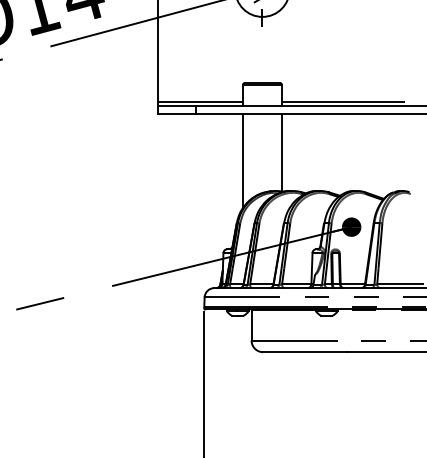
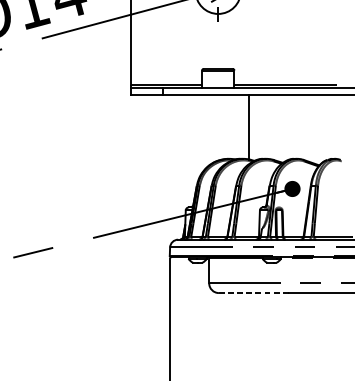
line: (281, 152) -> (248, 126), moved
line: (243, 161) -> (202, 134), removed
line: (305, 352) -> (254, 293), solid -> dashed

